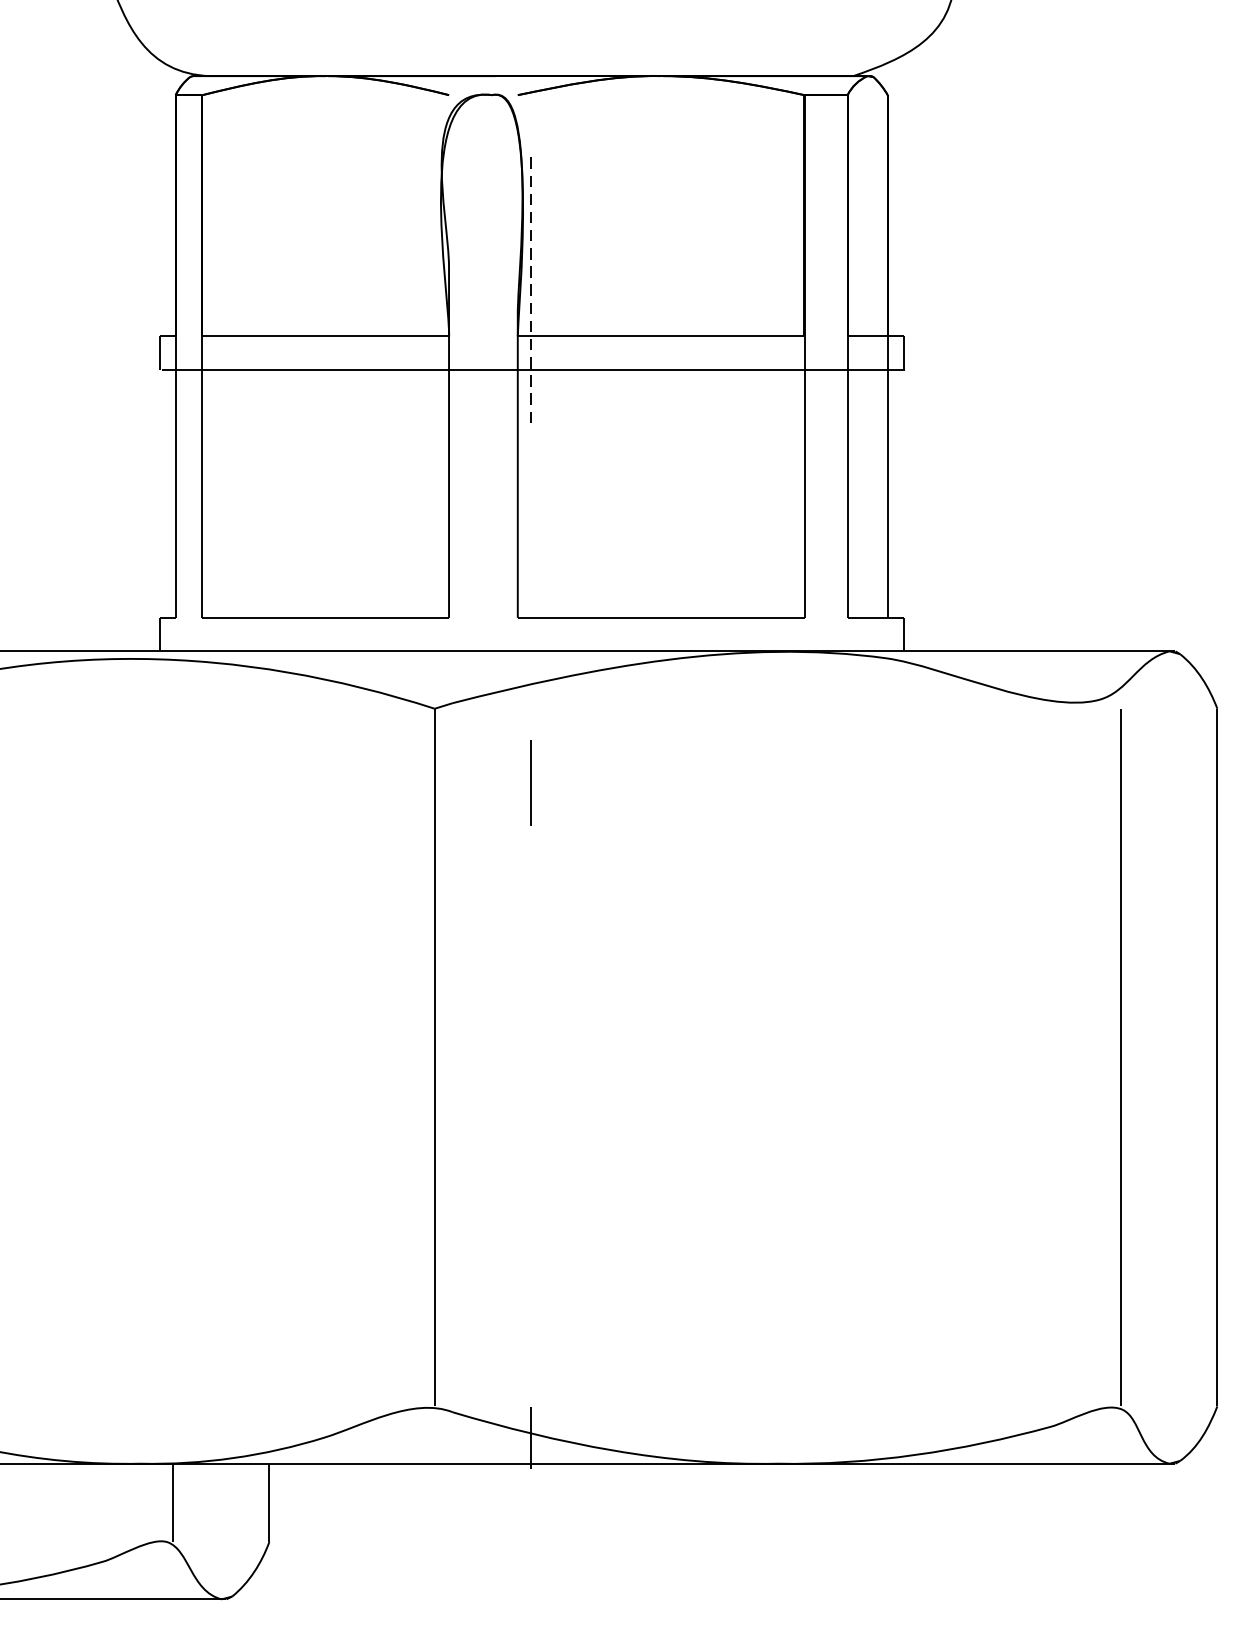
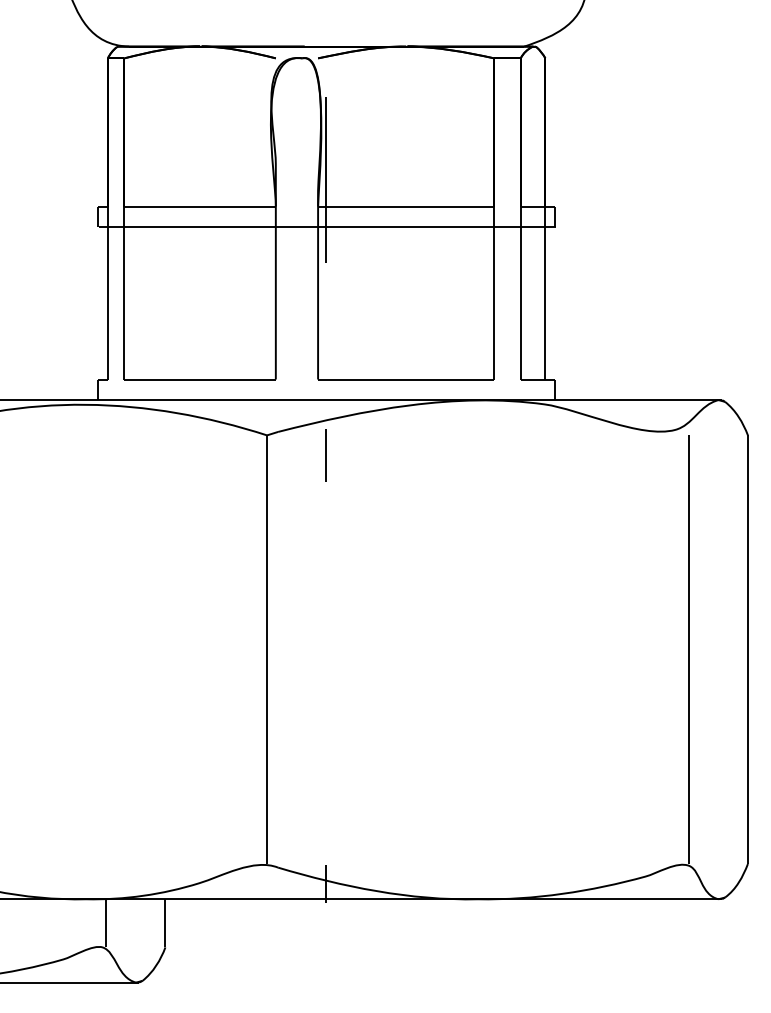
line: (531, 293) -> (326, 180), dashed -> solid
line: (529, 782) -> (325, 455), moved

